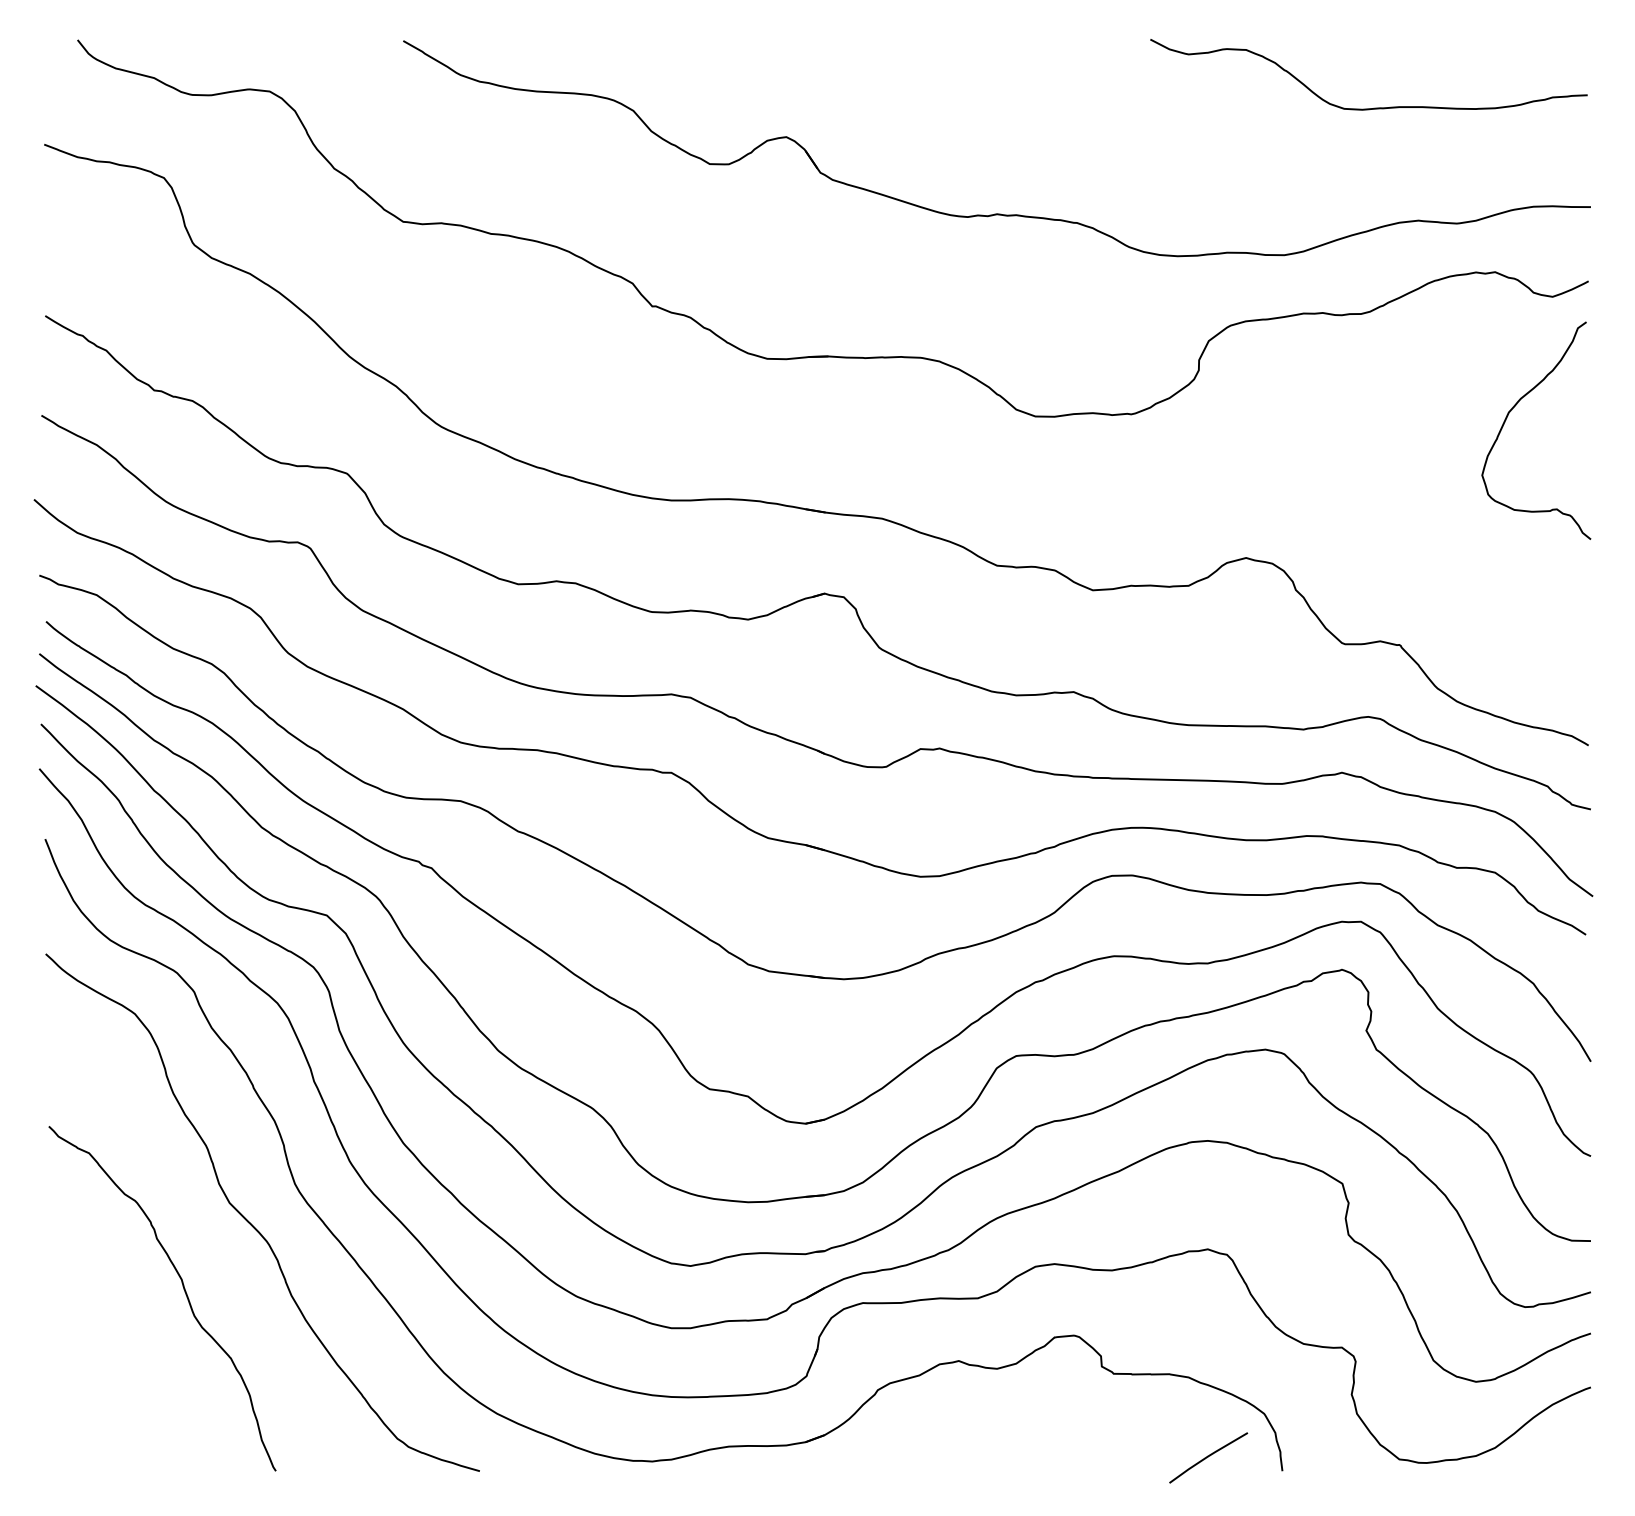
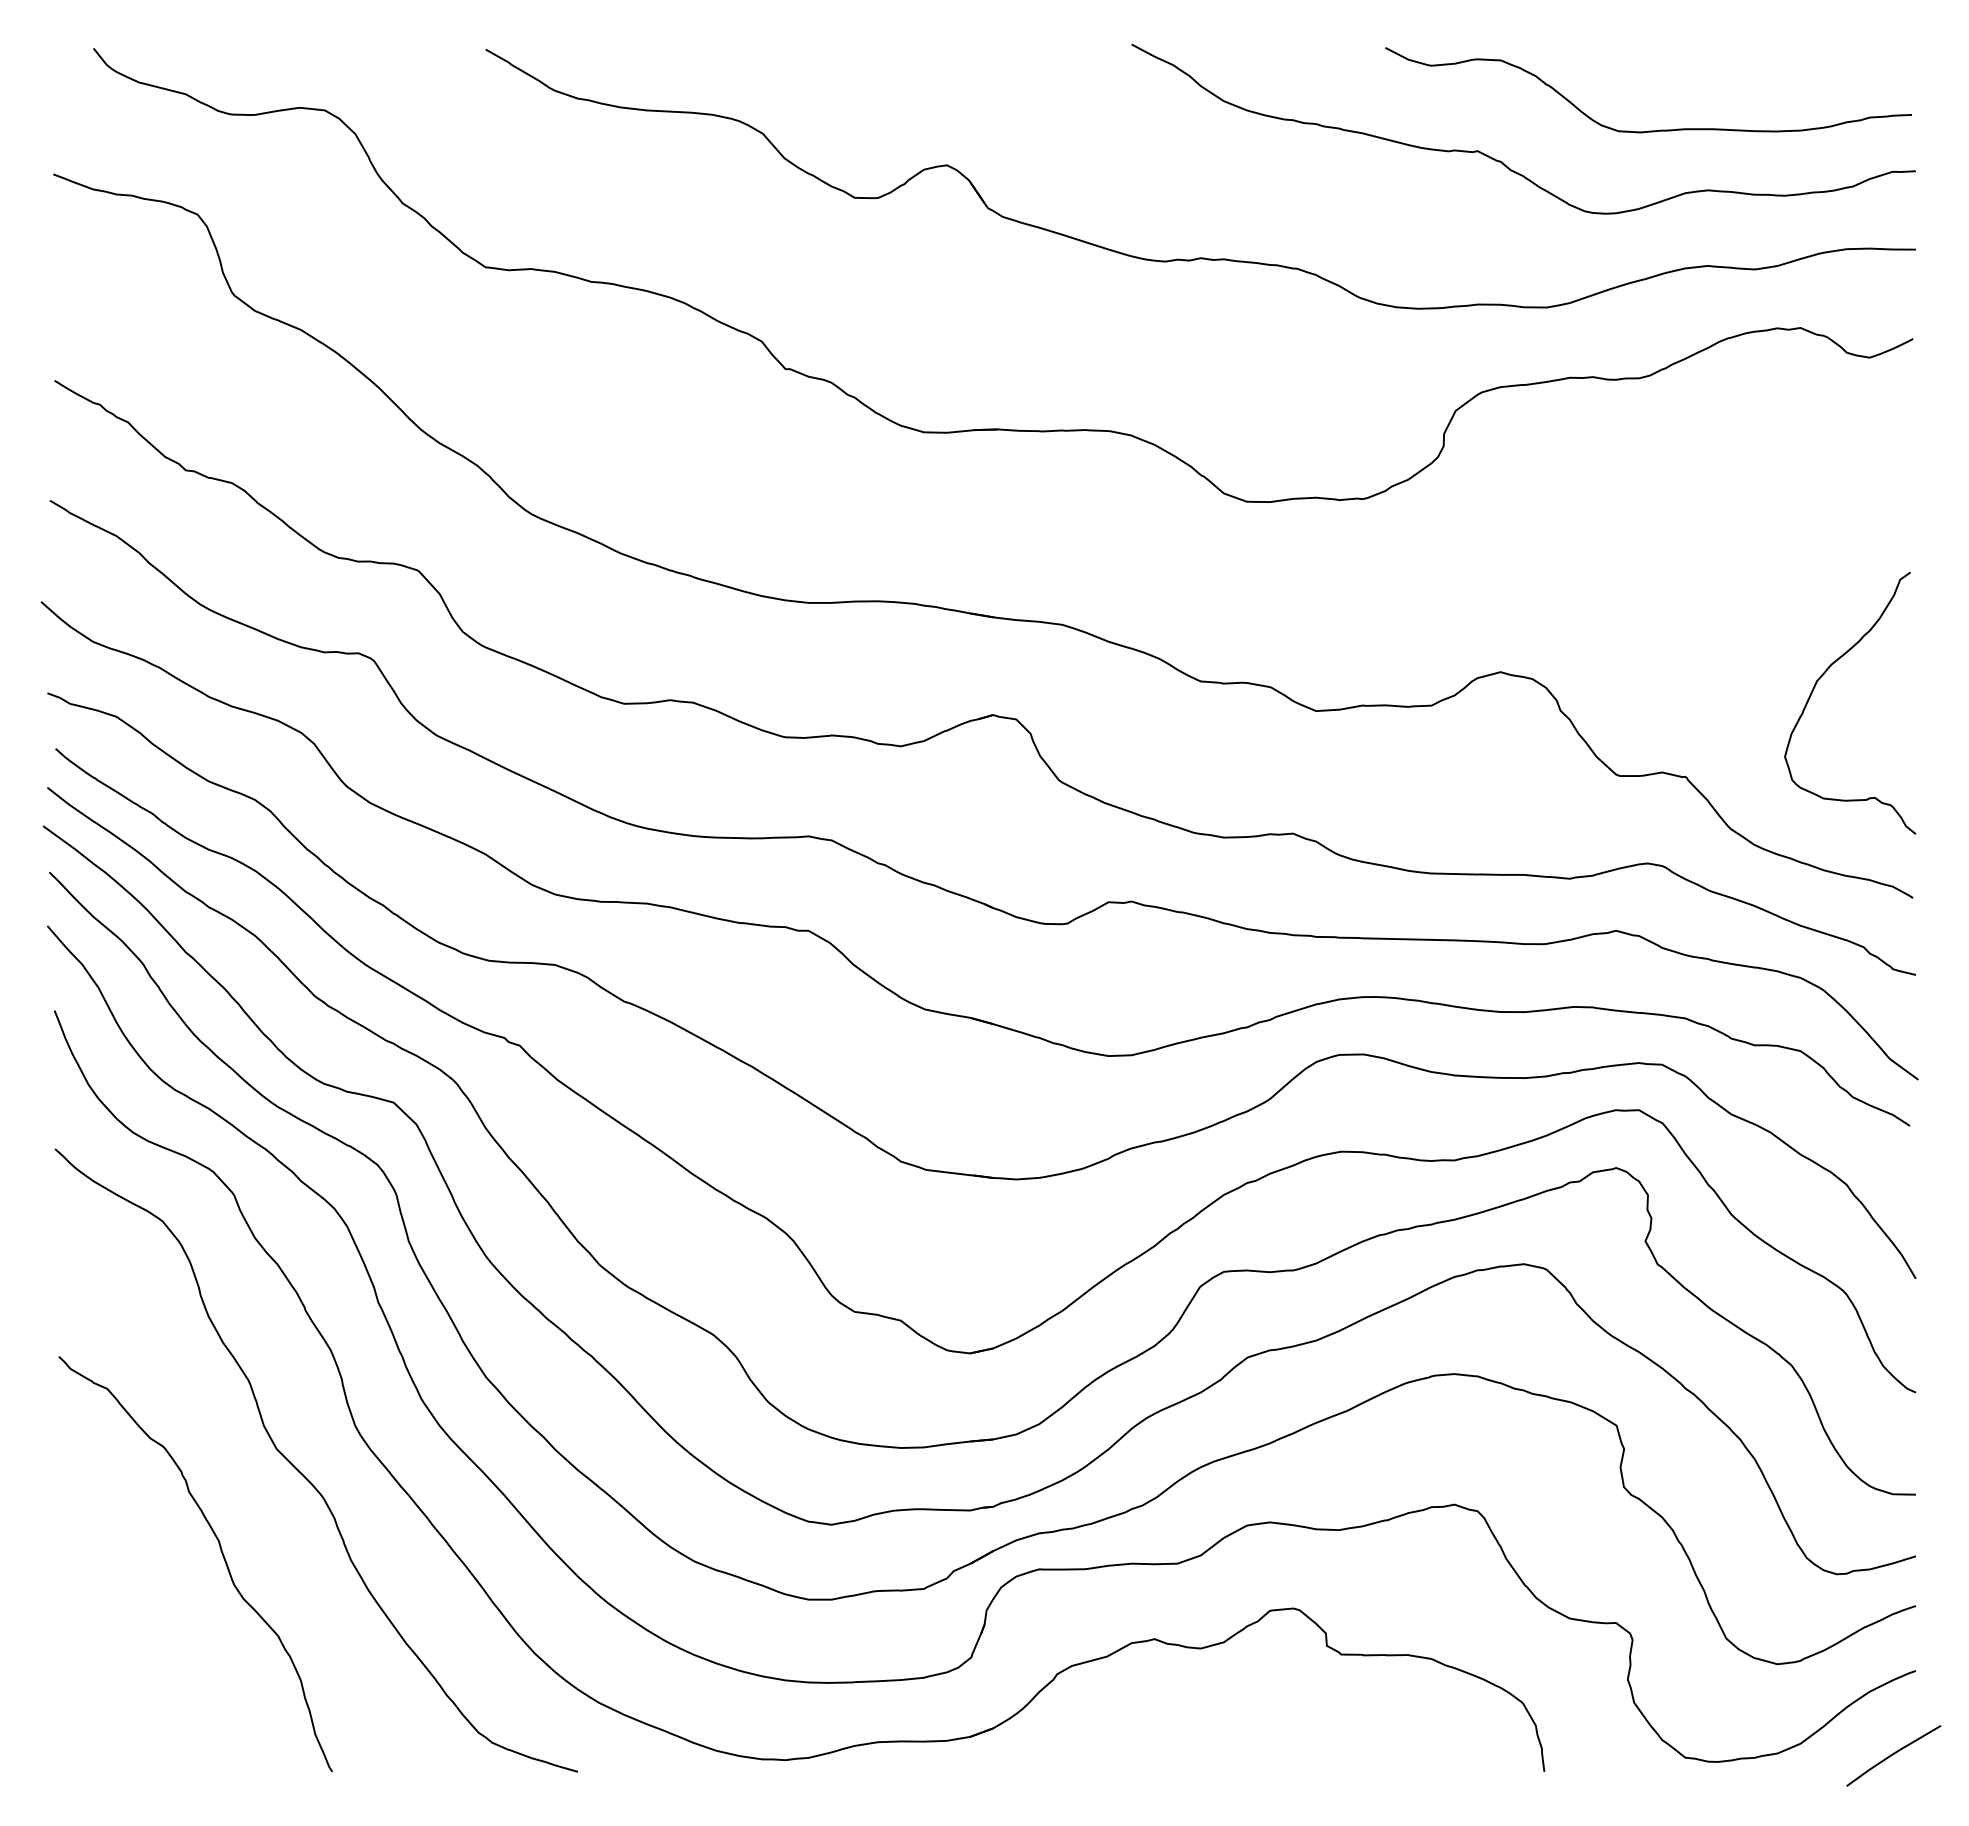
curve: (1248, 134) -> (1503, 162), added
curve: (1507, 418) -> (1815, 688), moved
line: (1208, 1457) -> (1893, 1755), moved

